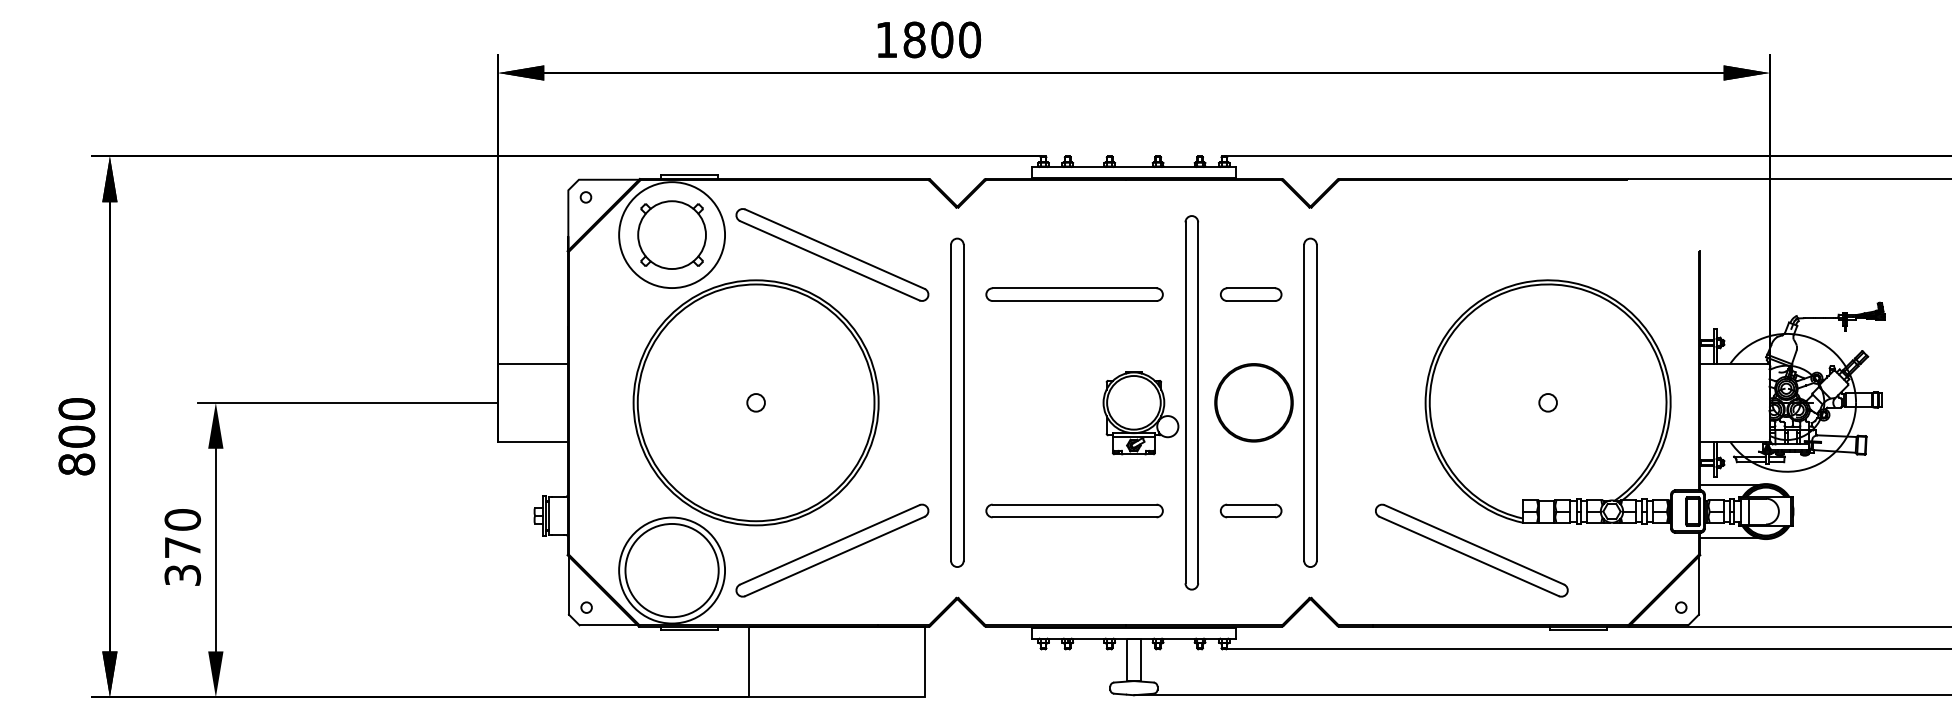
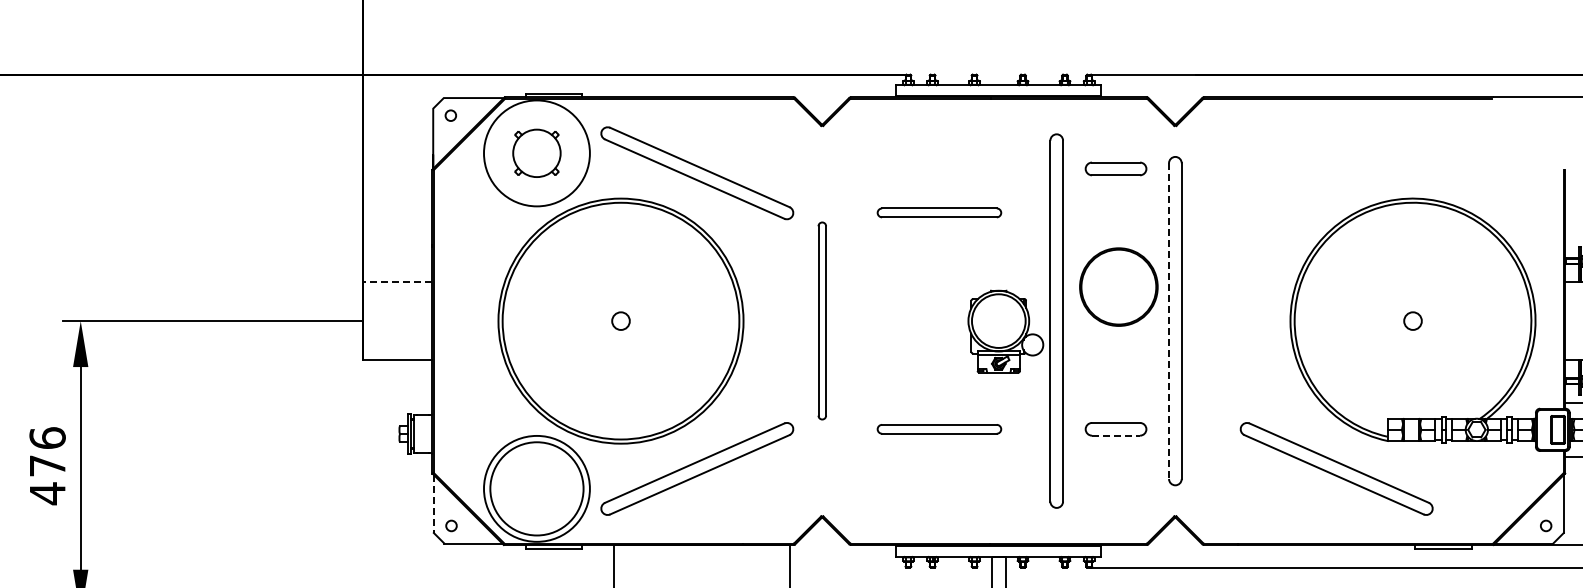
part: (671, 234) -> (536, 152), size x0.7
part: (1074, 294) -> (939, 212), size x0.7
part: (1250, 294) -> (1115, 168), moved
line: (532, 364) -> (397, 282), solid -> dashed
part: (957, 402) -> (822, 320), size x0.6
circle: (1253, 402) -> (1118, 286), moved
line: (1304, 402) -> (1169, 320), solid -> dashed
part: (1074, 510) -> (939, 428), size x0.7
line: (1251, 517) -> (1116, 435), solid -> dashed
text: (182, 547) -> (47, 465), 370 -> 476
line: (568, 586) -> (433, 504), solid -> dashed

